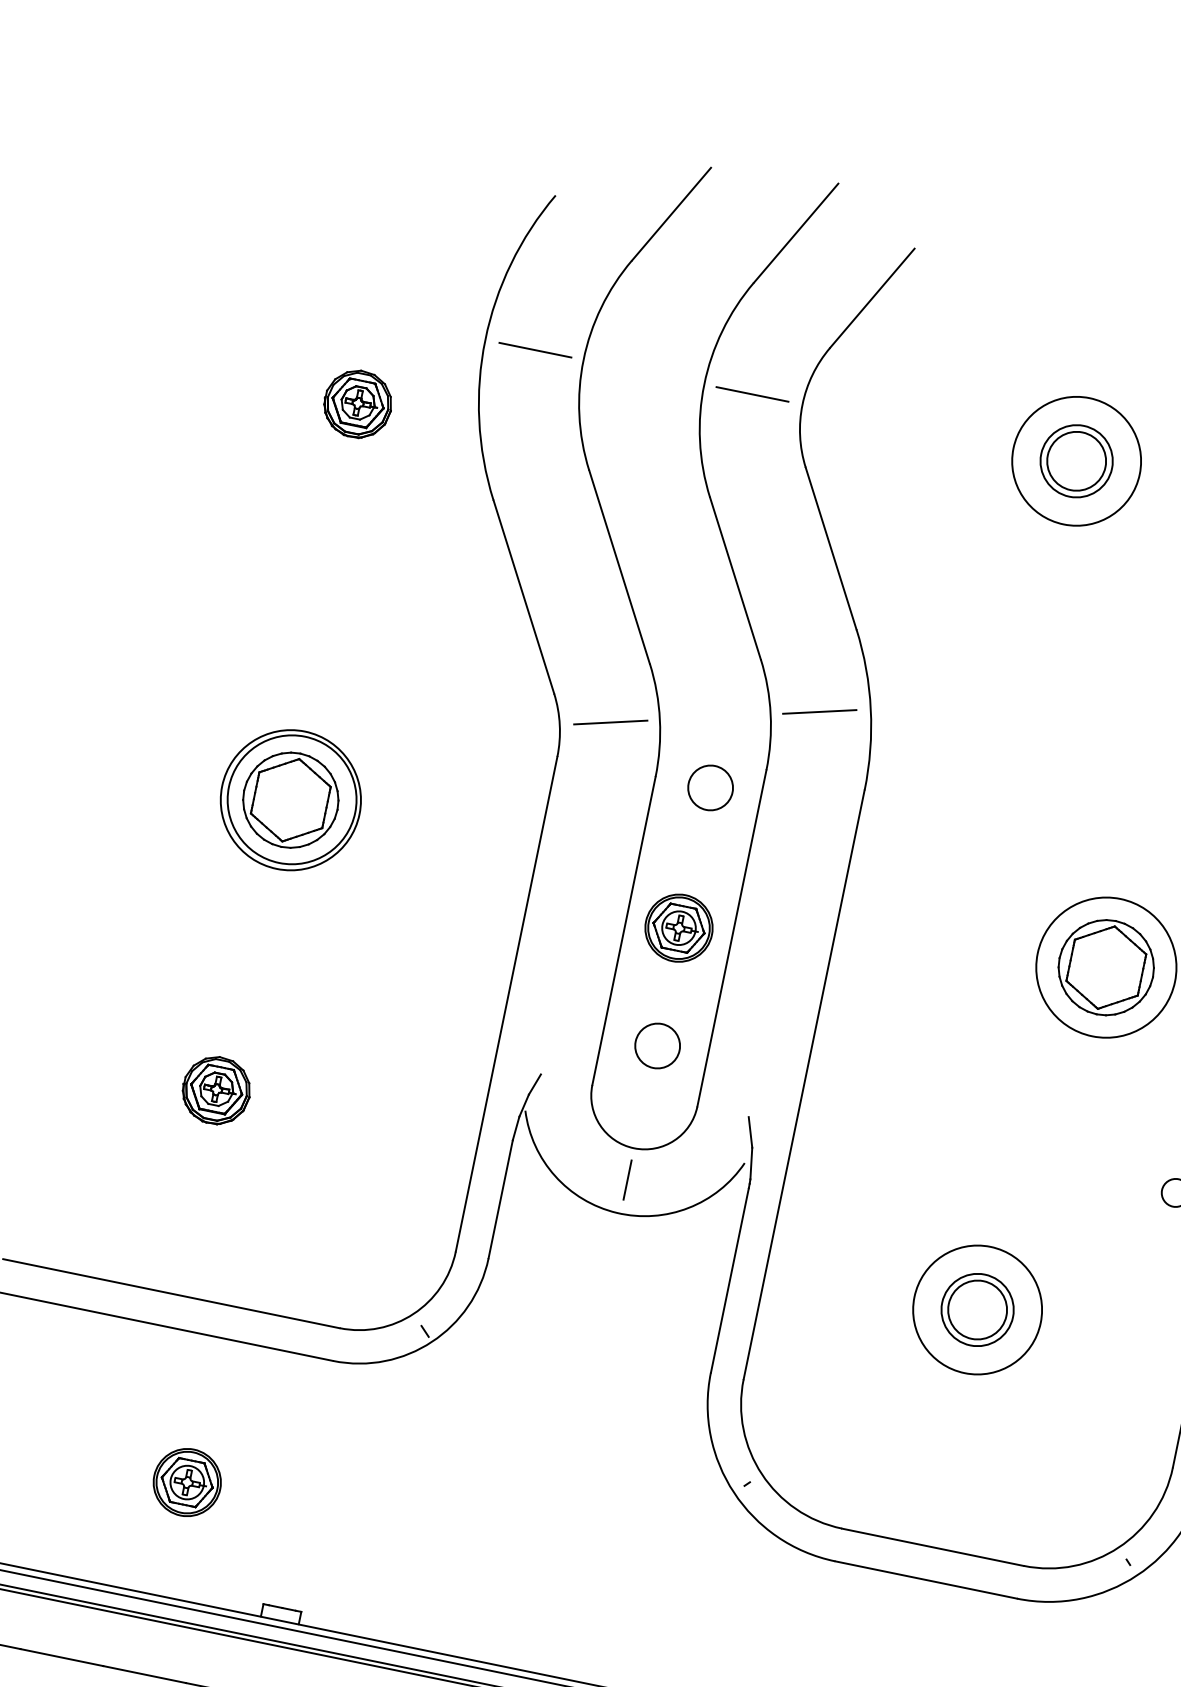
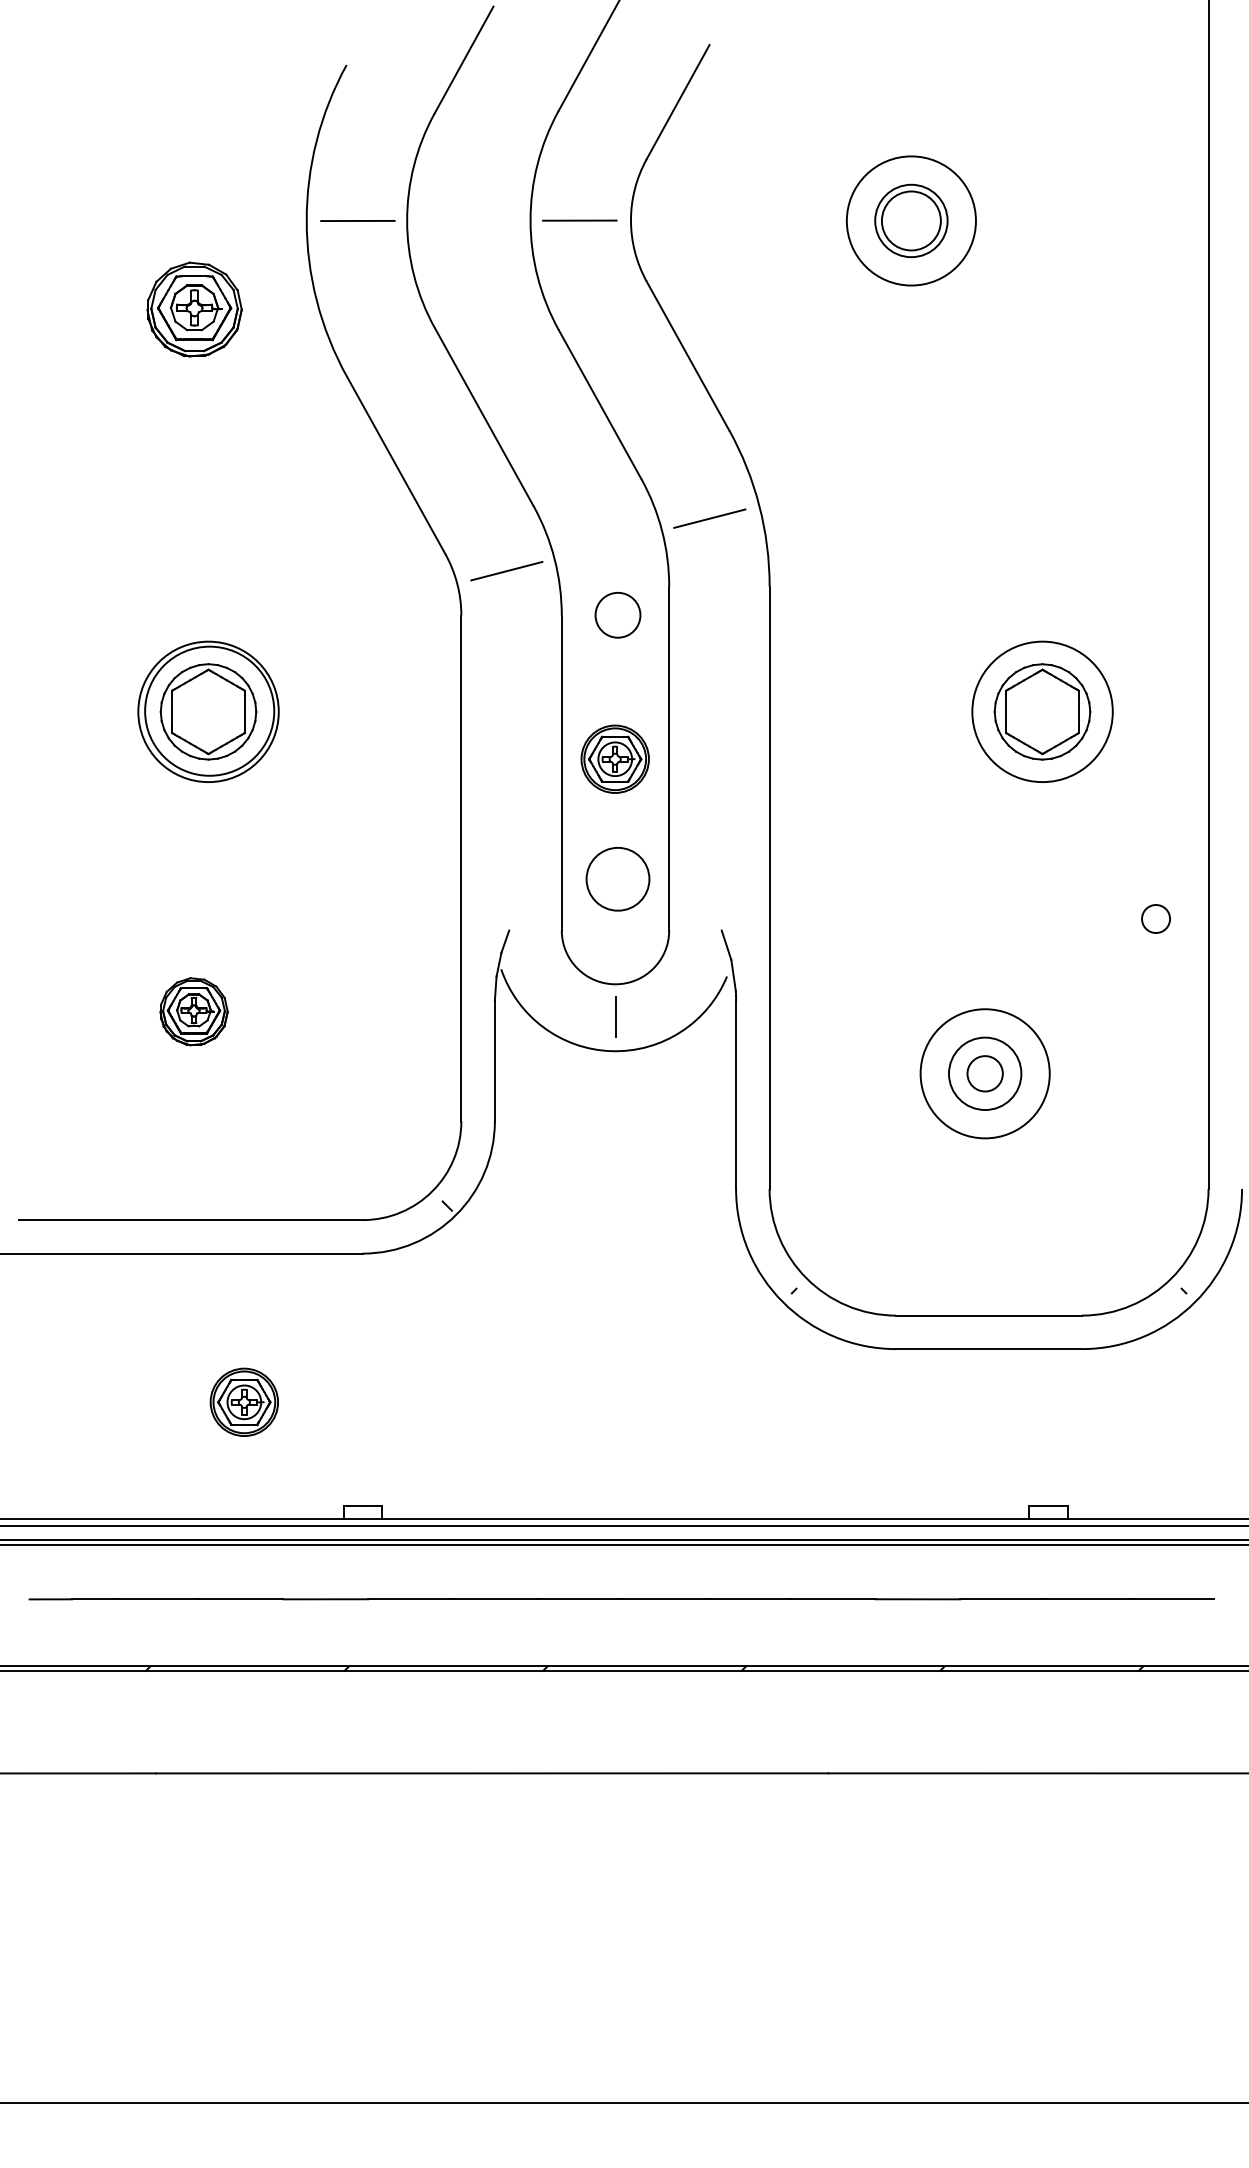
part: (357, 403) -> (194, 309), size x1.4
circle: (657, 1045) -> (617, 878), size x1.4
circle: (977, 1309) -> (984, 1073), size x0.6

